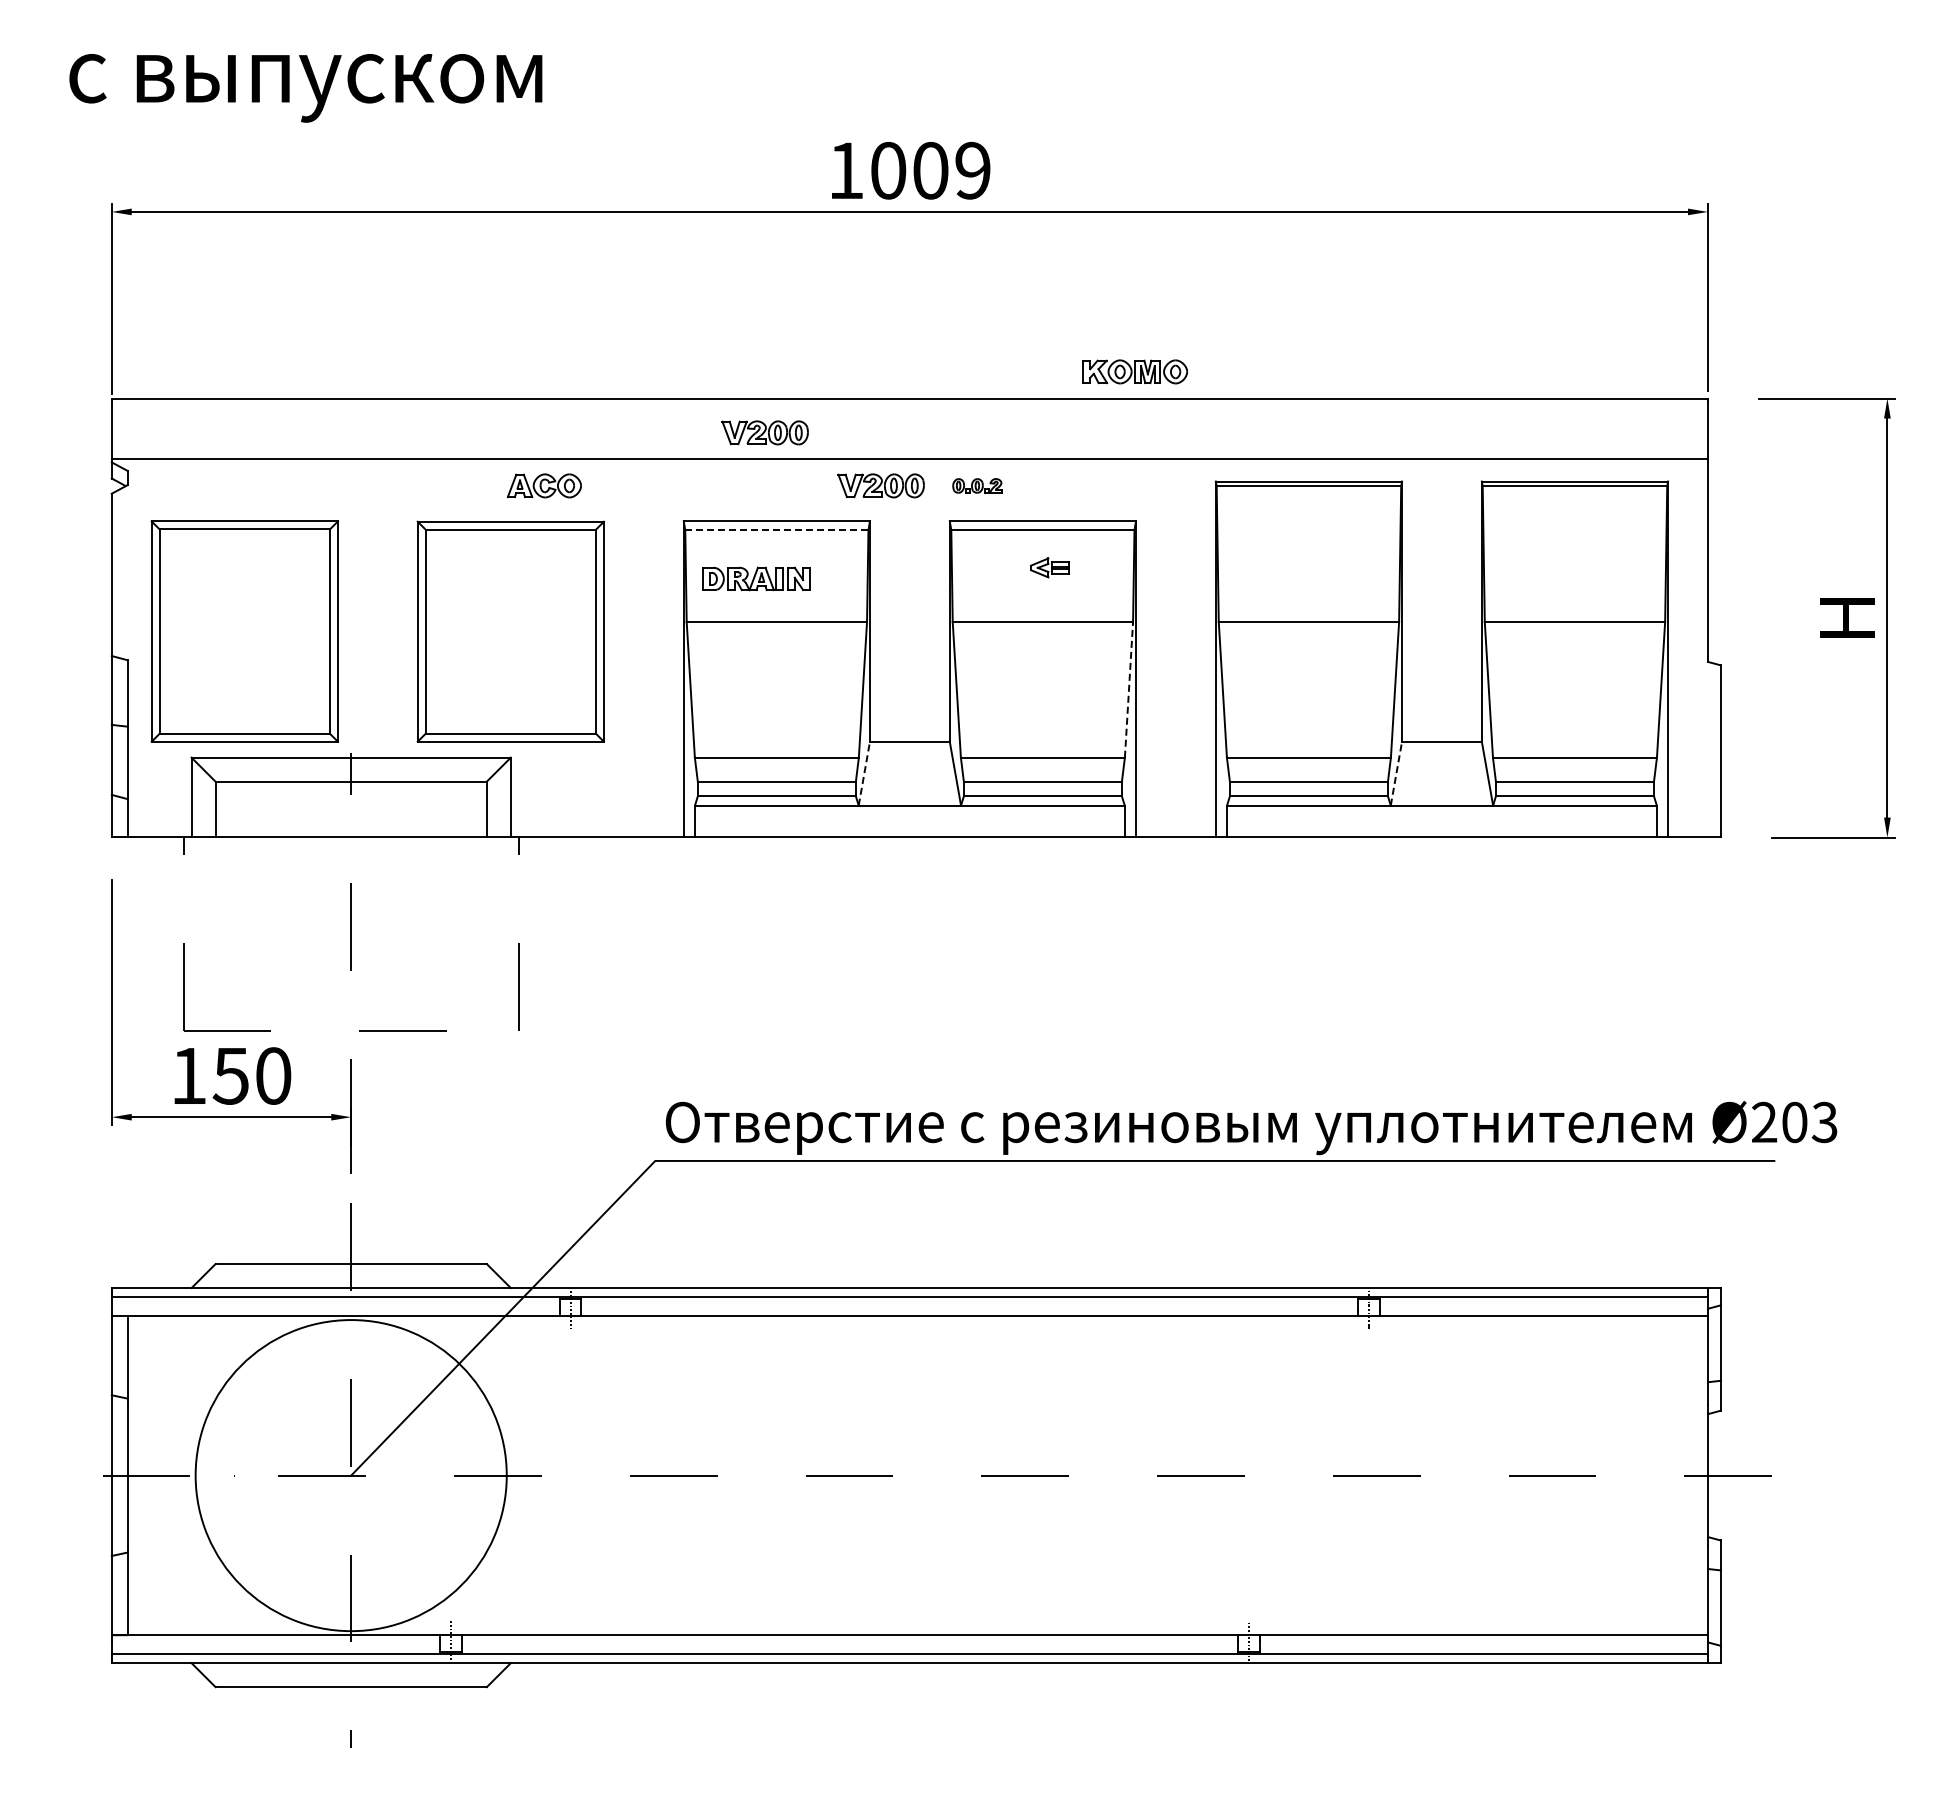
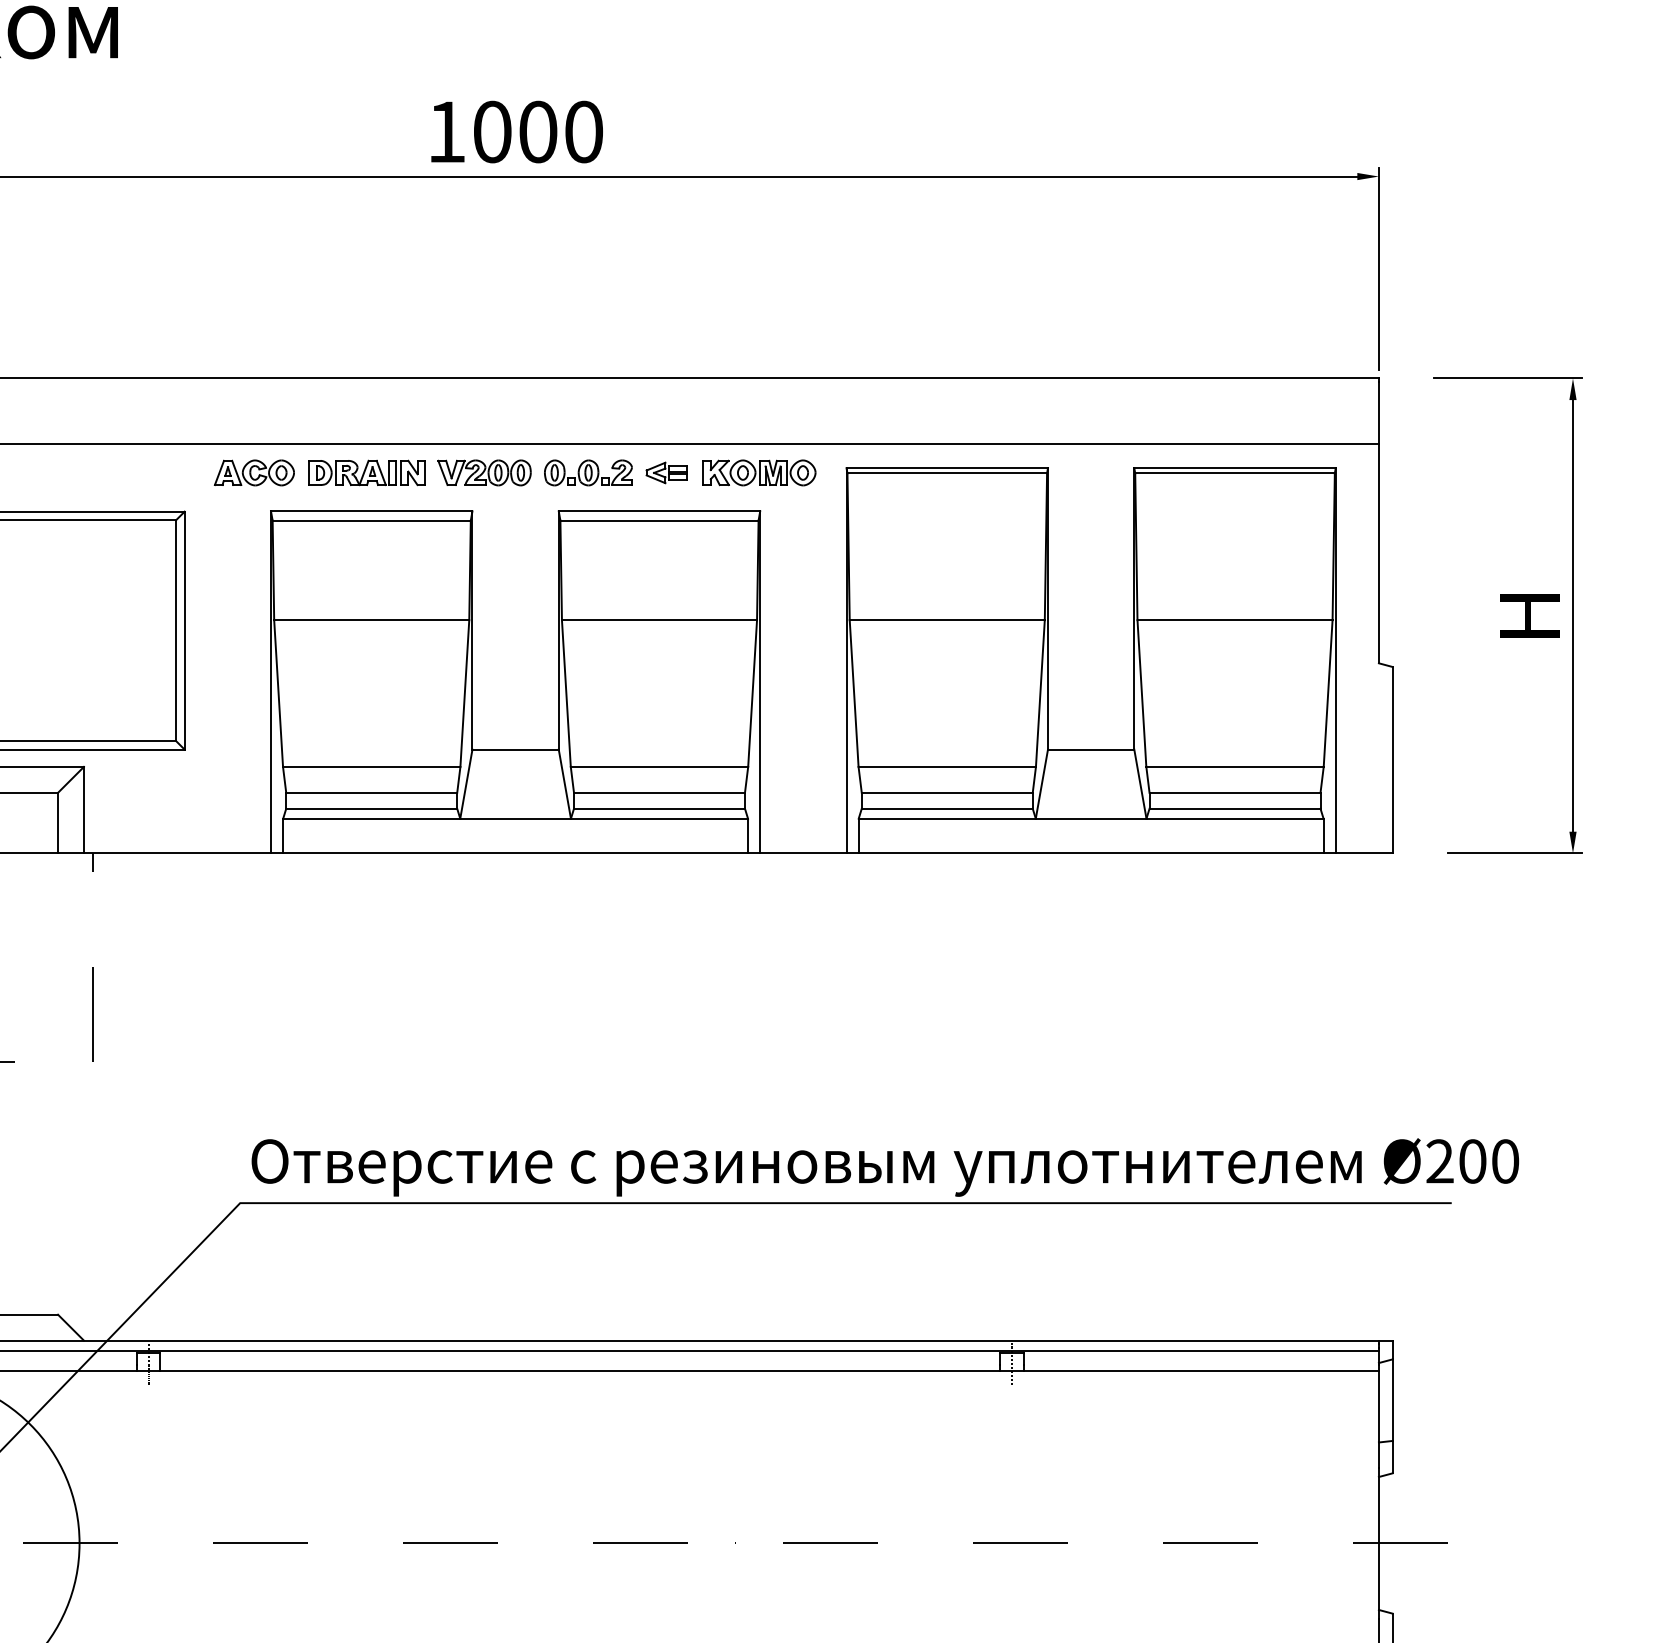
text: (972, 170) -> (583, 131), 1009 -> 1000
part: (1135, 371) -> (759, 472), moved
part: (764, 432) -> (358, 415), removed
part: (543, 485) -> (253, 472), moved
part: (977, 485) -> (588, 472), size x1.67
line: (776, 530) -> (371, 521), dashed -> solid
part: (1049, 567) -> (666, 472), moved
part: (756, 578) -> (367, 472), moved
line: (1128, 689) -> (752, 693), dashed -> solid
line: (864, 773) -> (466, 784), dashed -> solid
line: (1396, 773) -> (1041, 784), dashed -> solid
text: (1824, 1122) -> (1504, 1161), Ø203 -> Ø200

